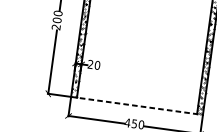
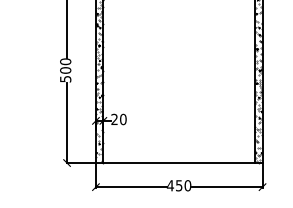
text: (56, 27) -> (65, 79), 200 -> 500
line: (137, 106) -> (179, 163), dashed -> solid

